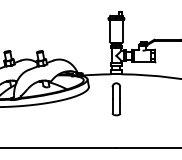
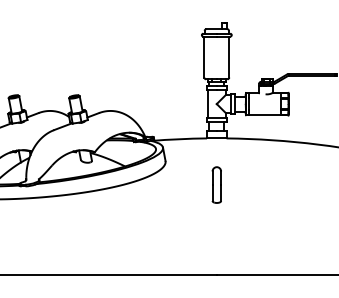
part: (116, 99) -> (216, 185), size x0.6

